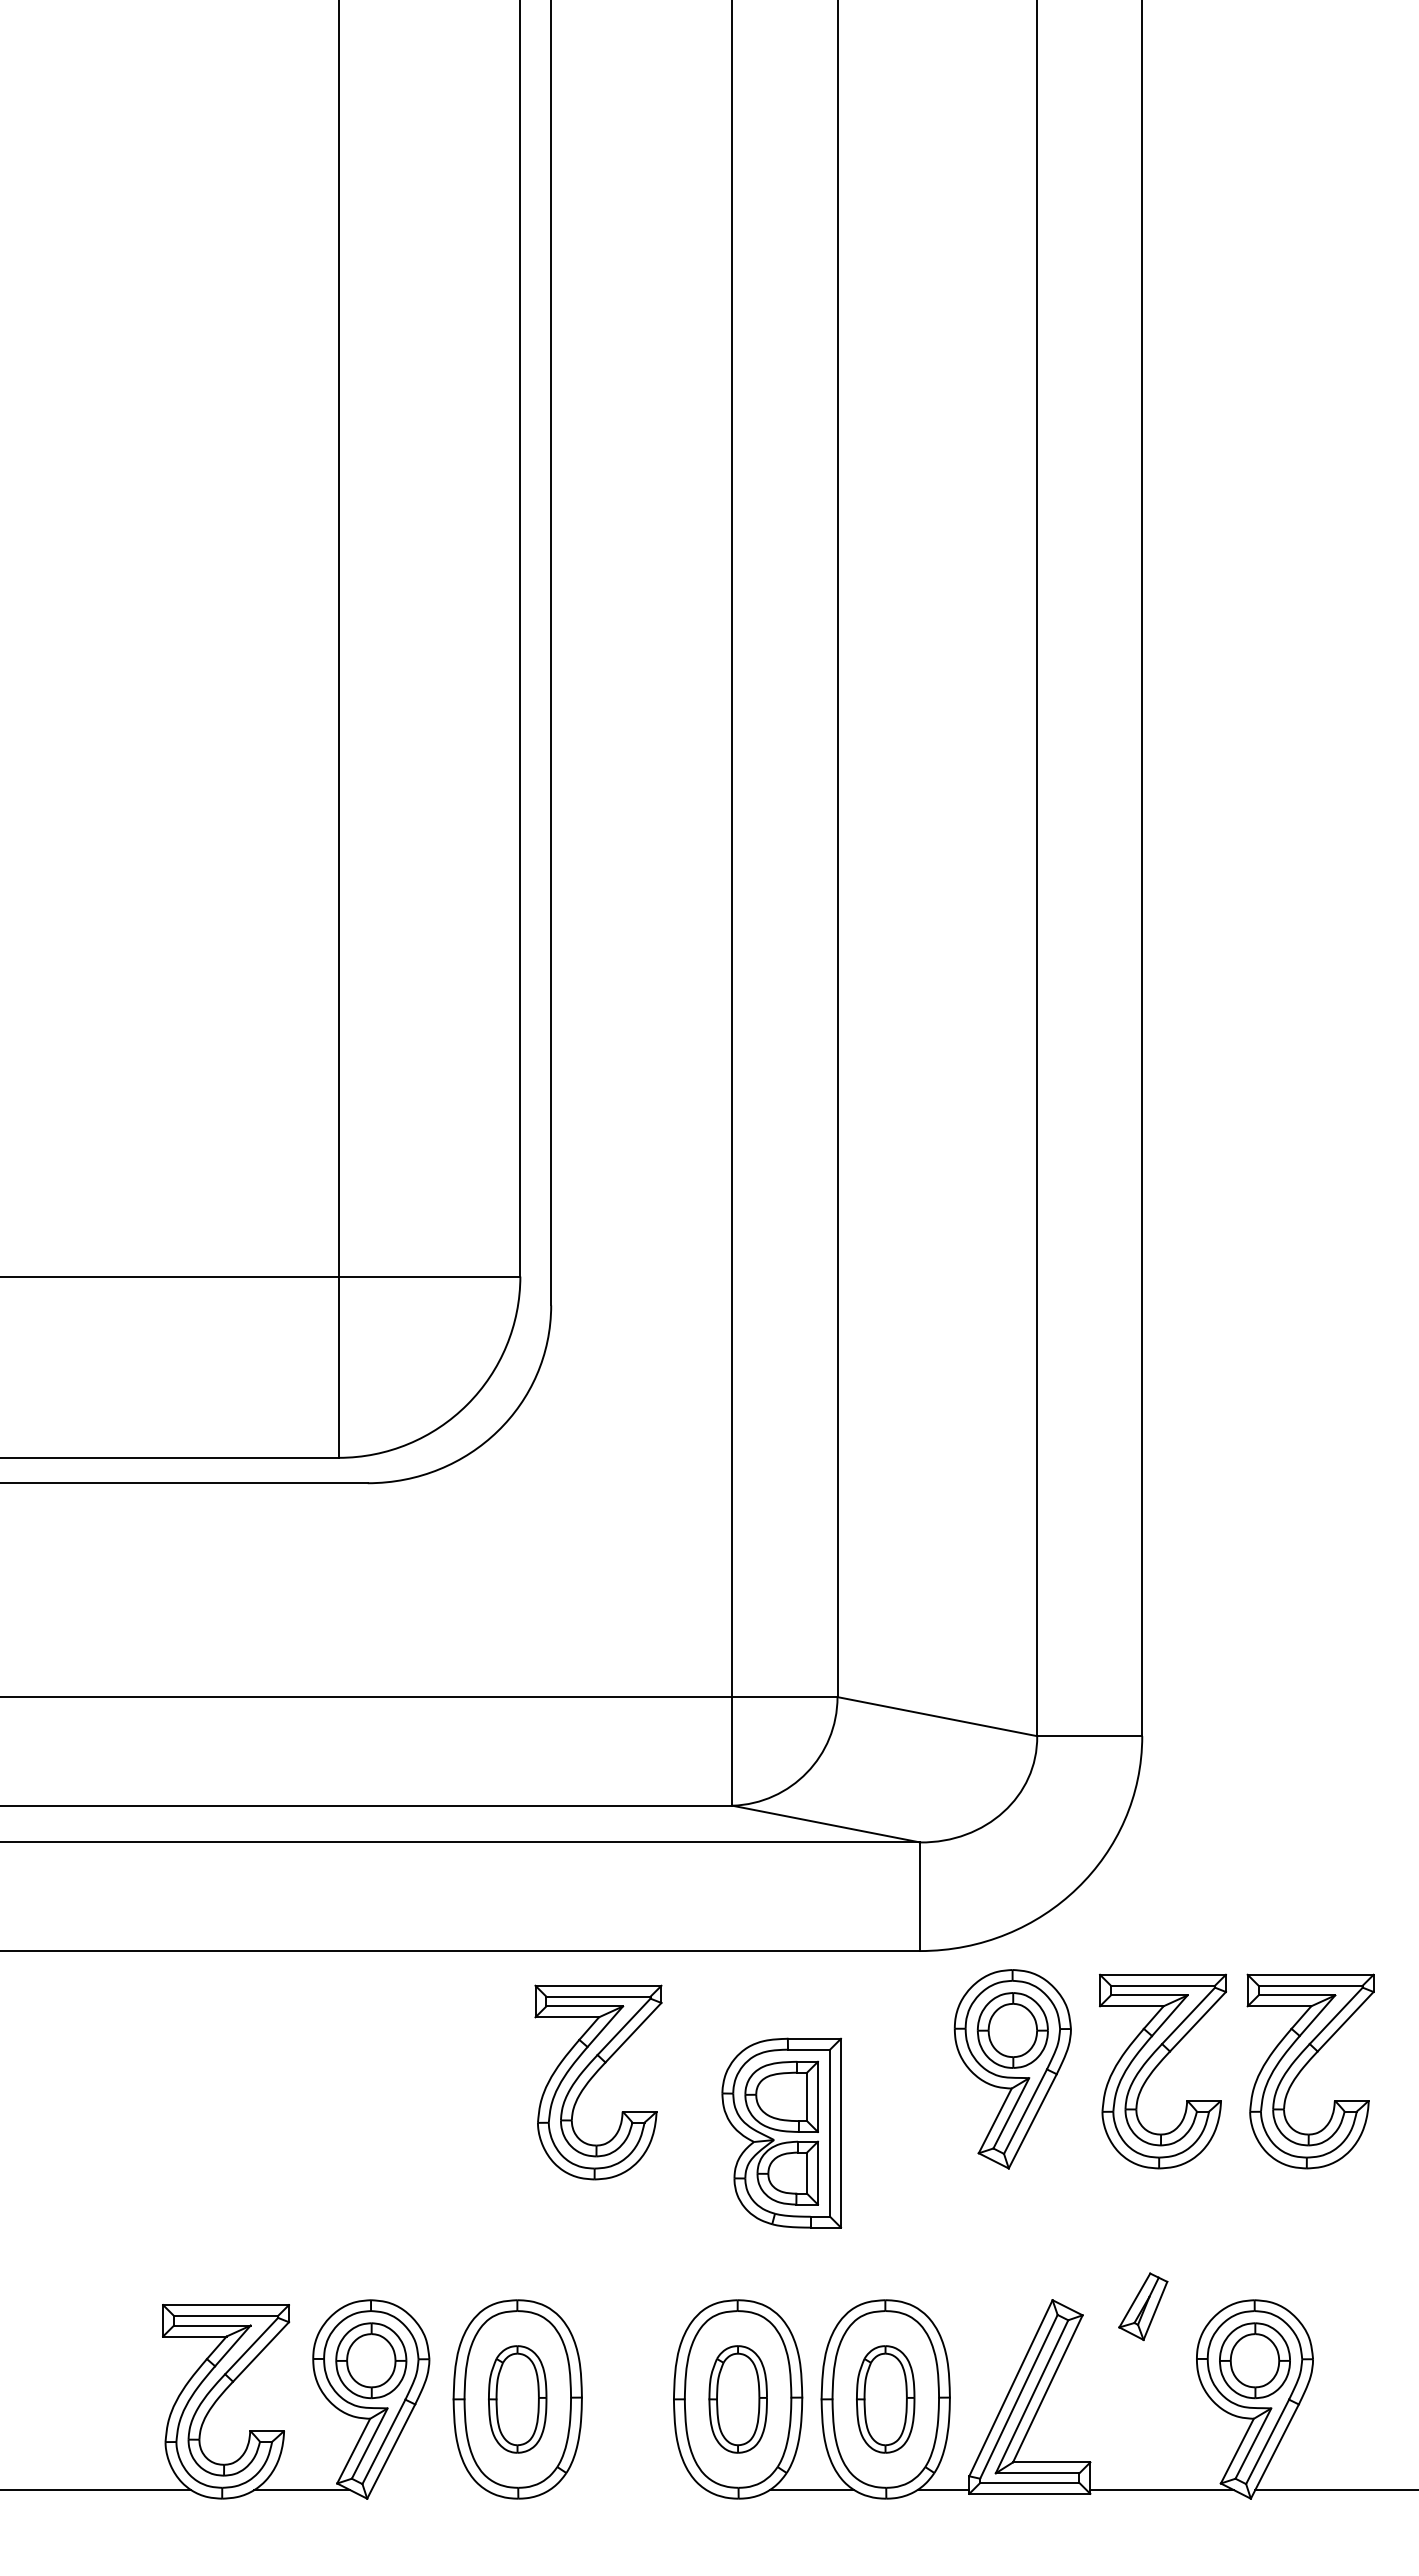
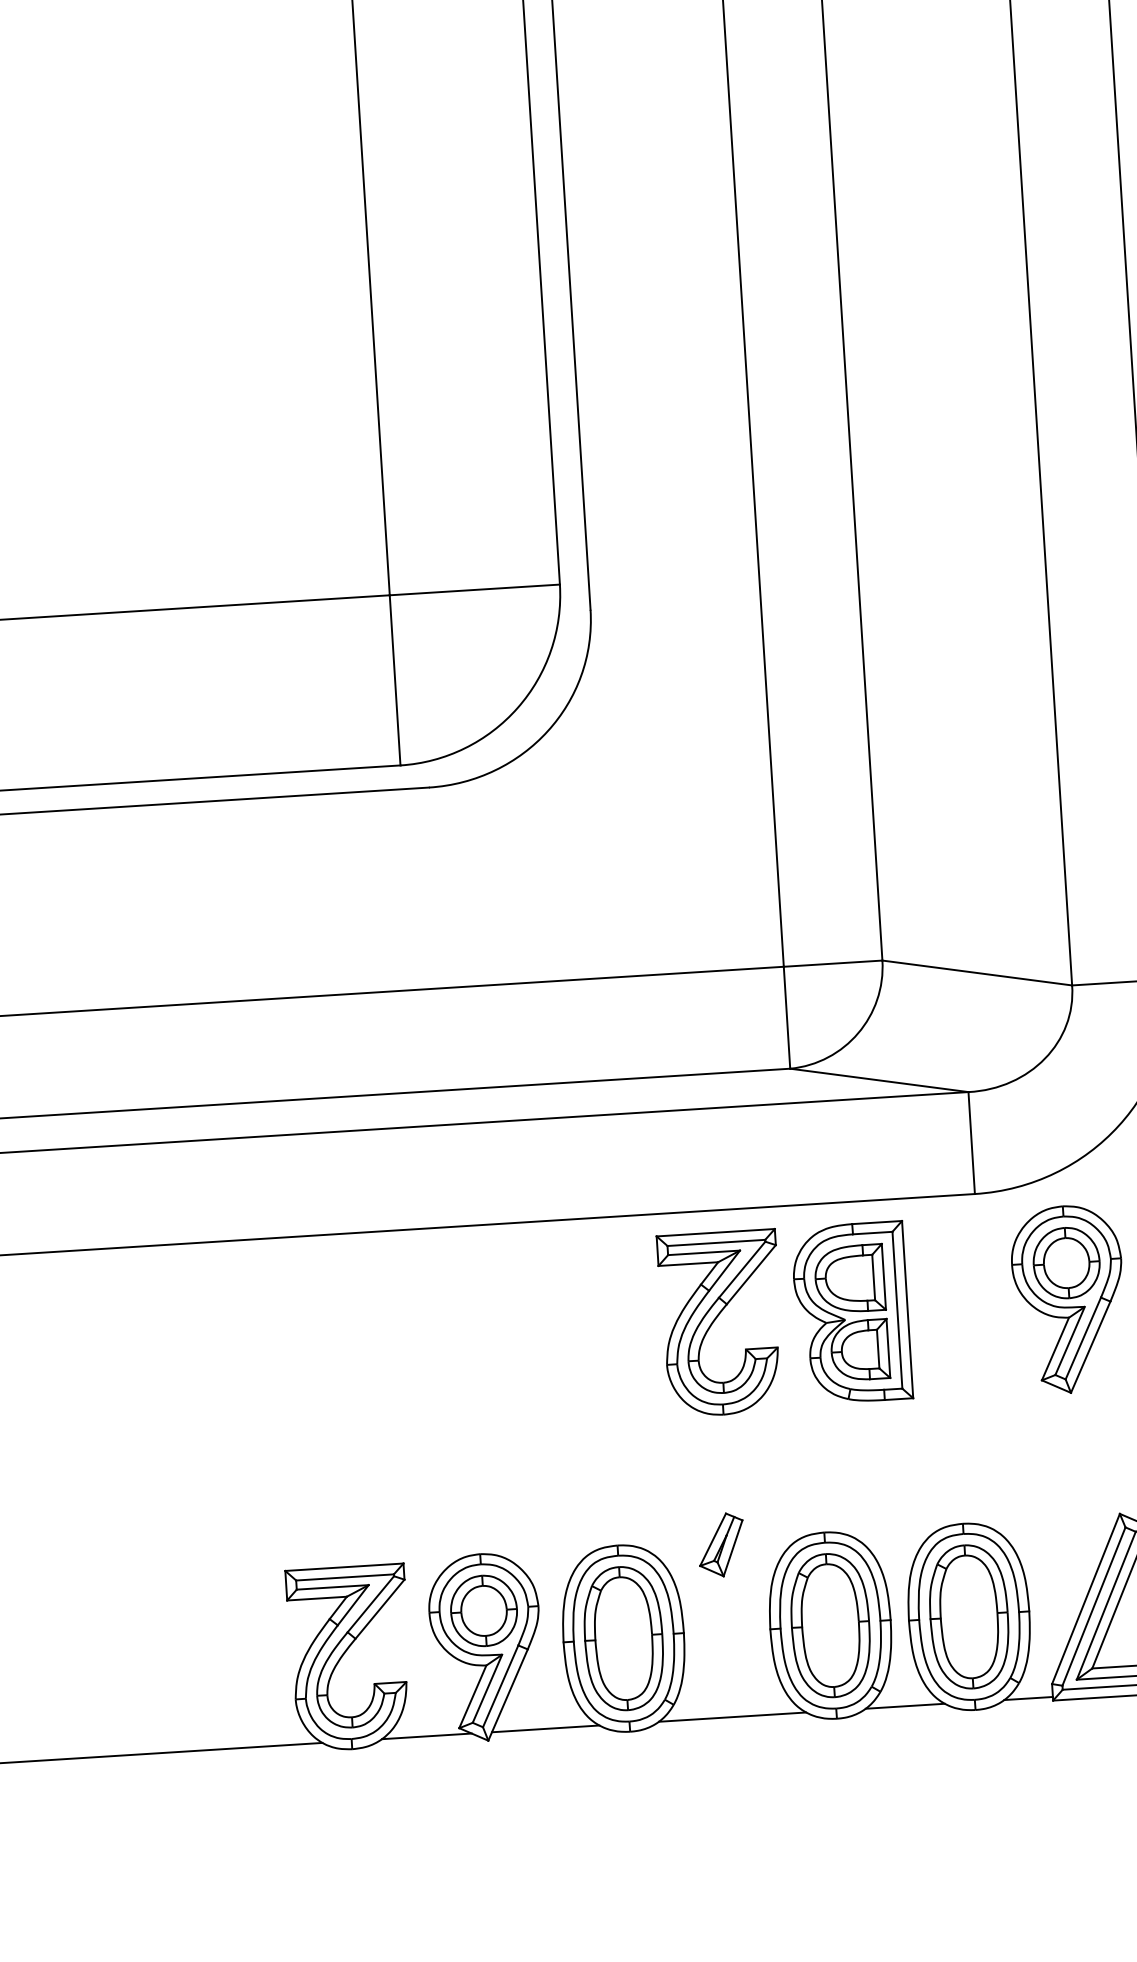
part: (593, 2077) -> (716, 1319), moved
part: (781, 2132) -> (851, 1312), moved
part: (627, 2306) -> (721, 1544), added
part: (517, 2399) -> (623, 1638), size x1.43
part: (738, 2399) -> (830, 1625), size x1.43
part: (885, 2399) -> (968, 1616), size x1.43
line: (428, 2490) -> (545, 1729), added
line: (627, 2490) -> (732, 1717), added

